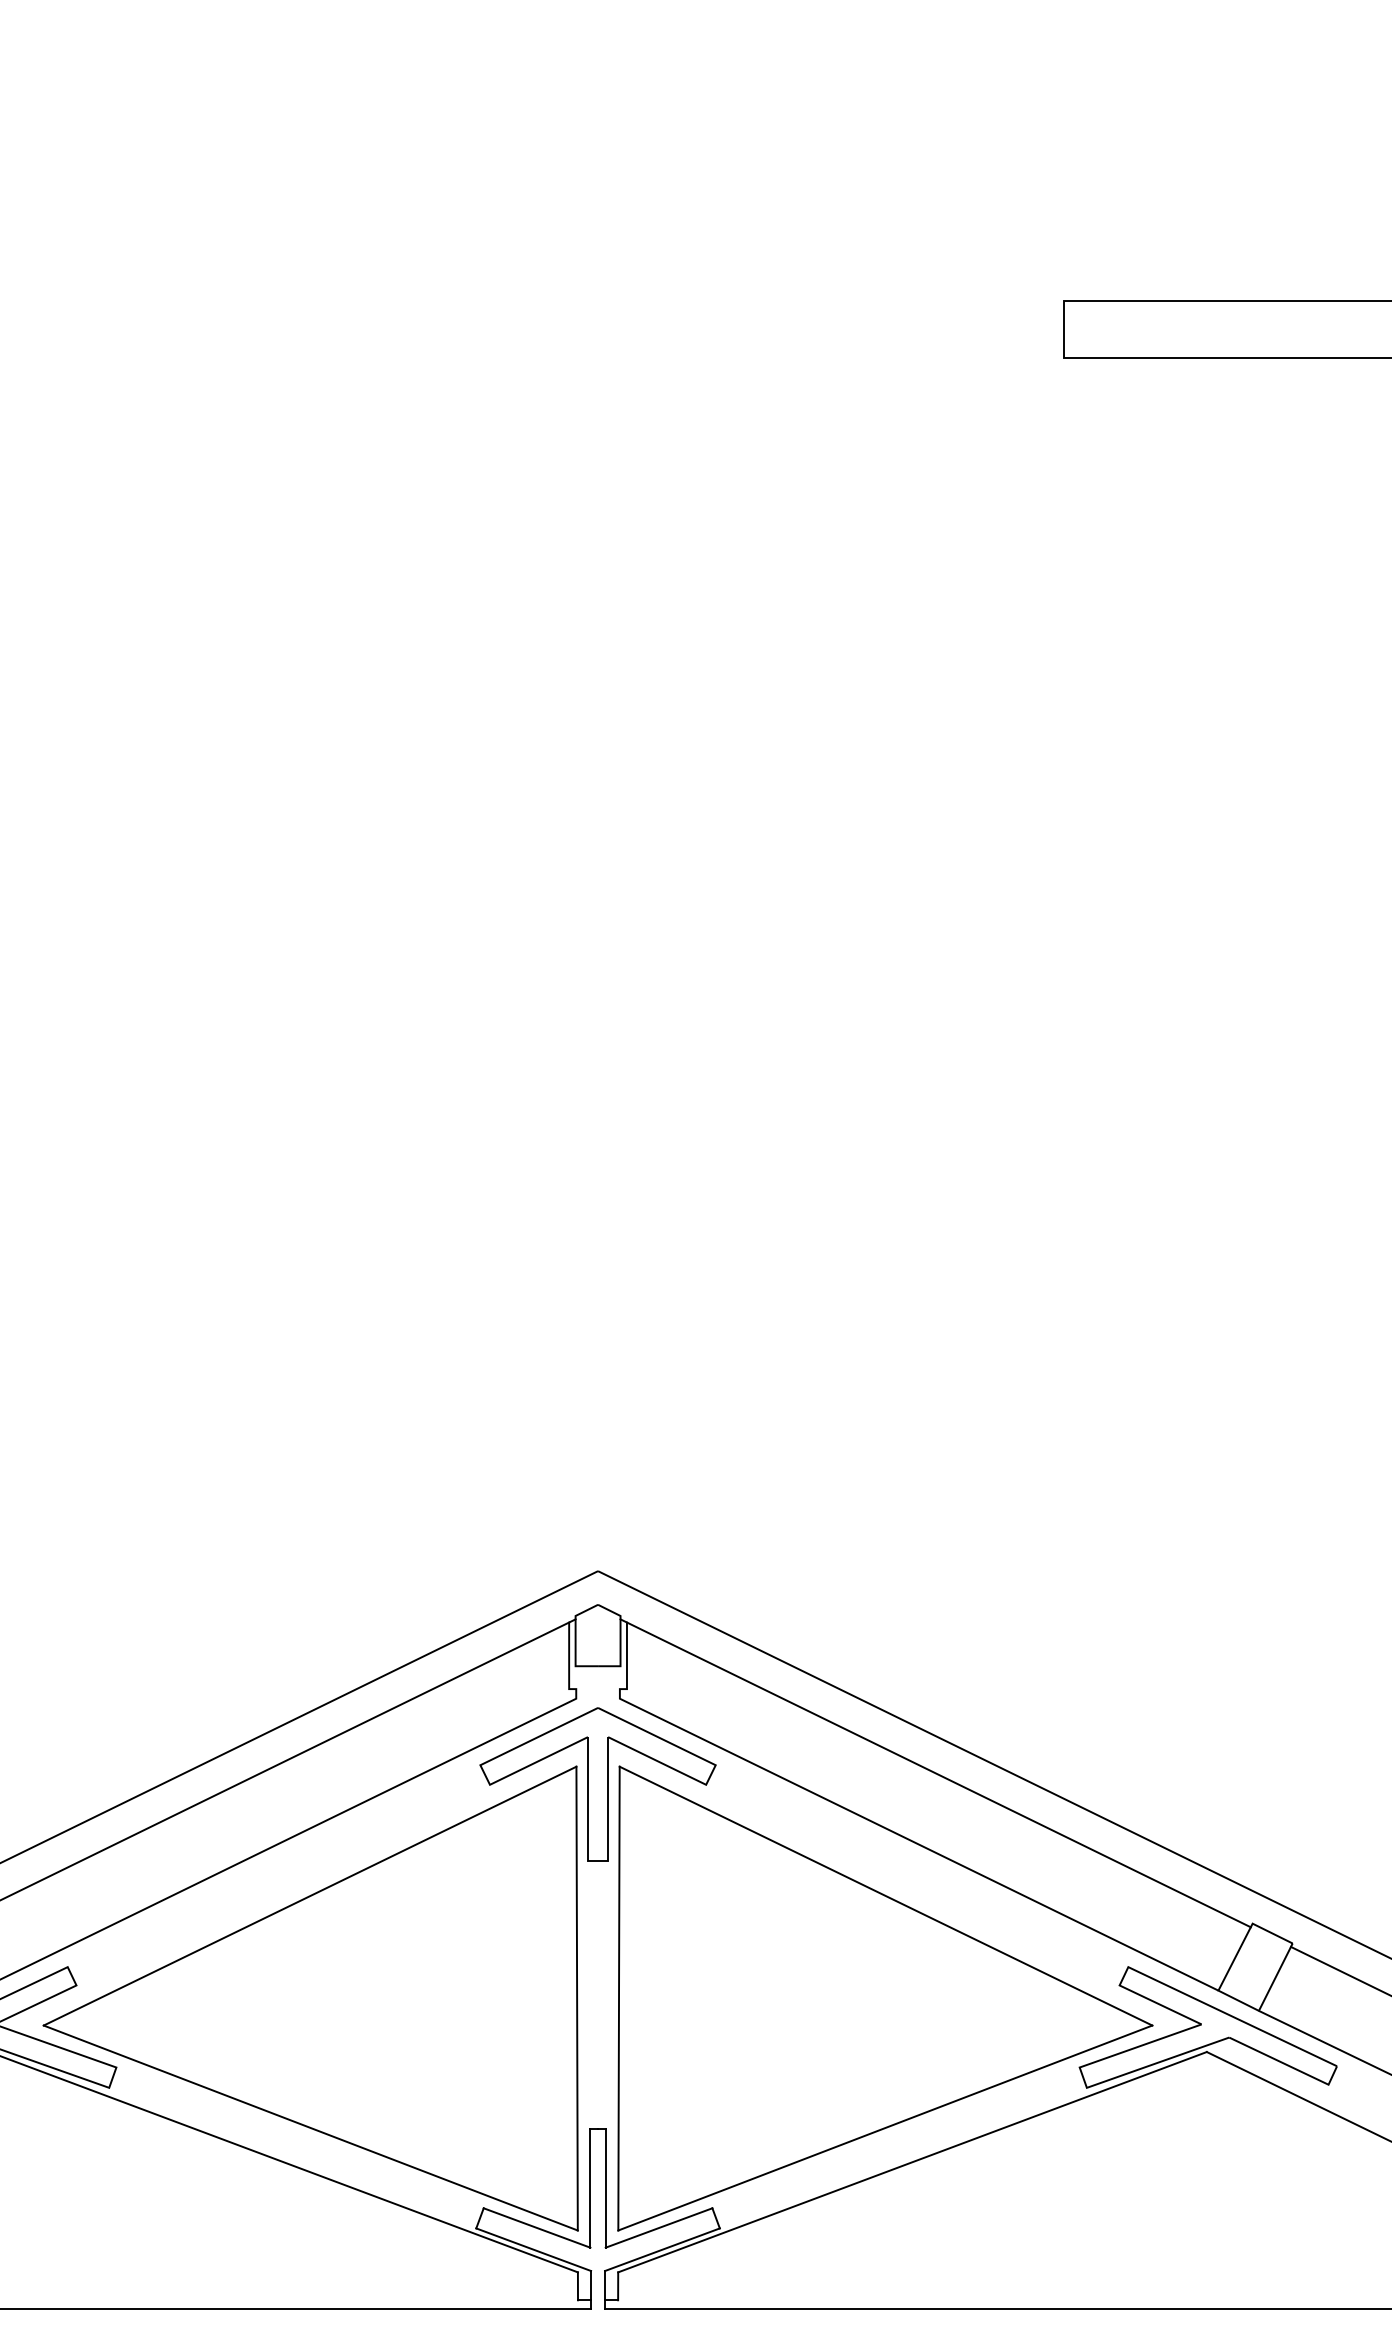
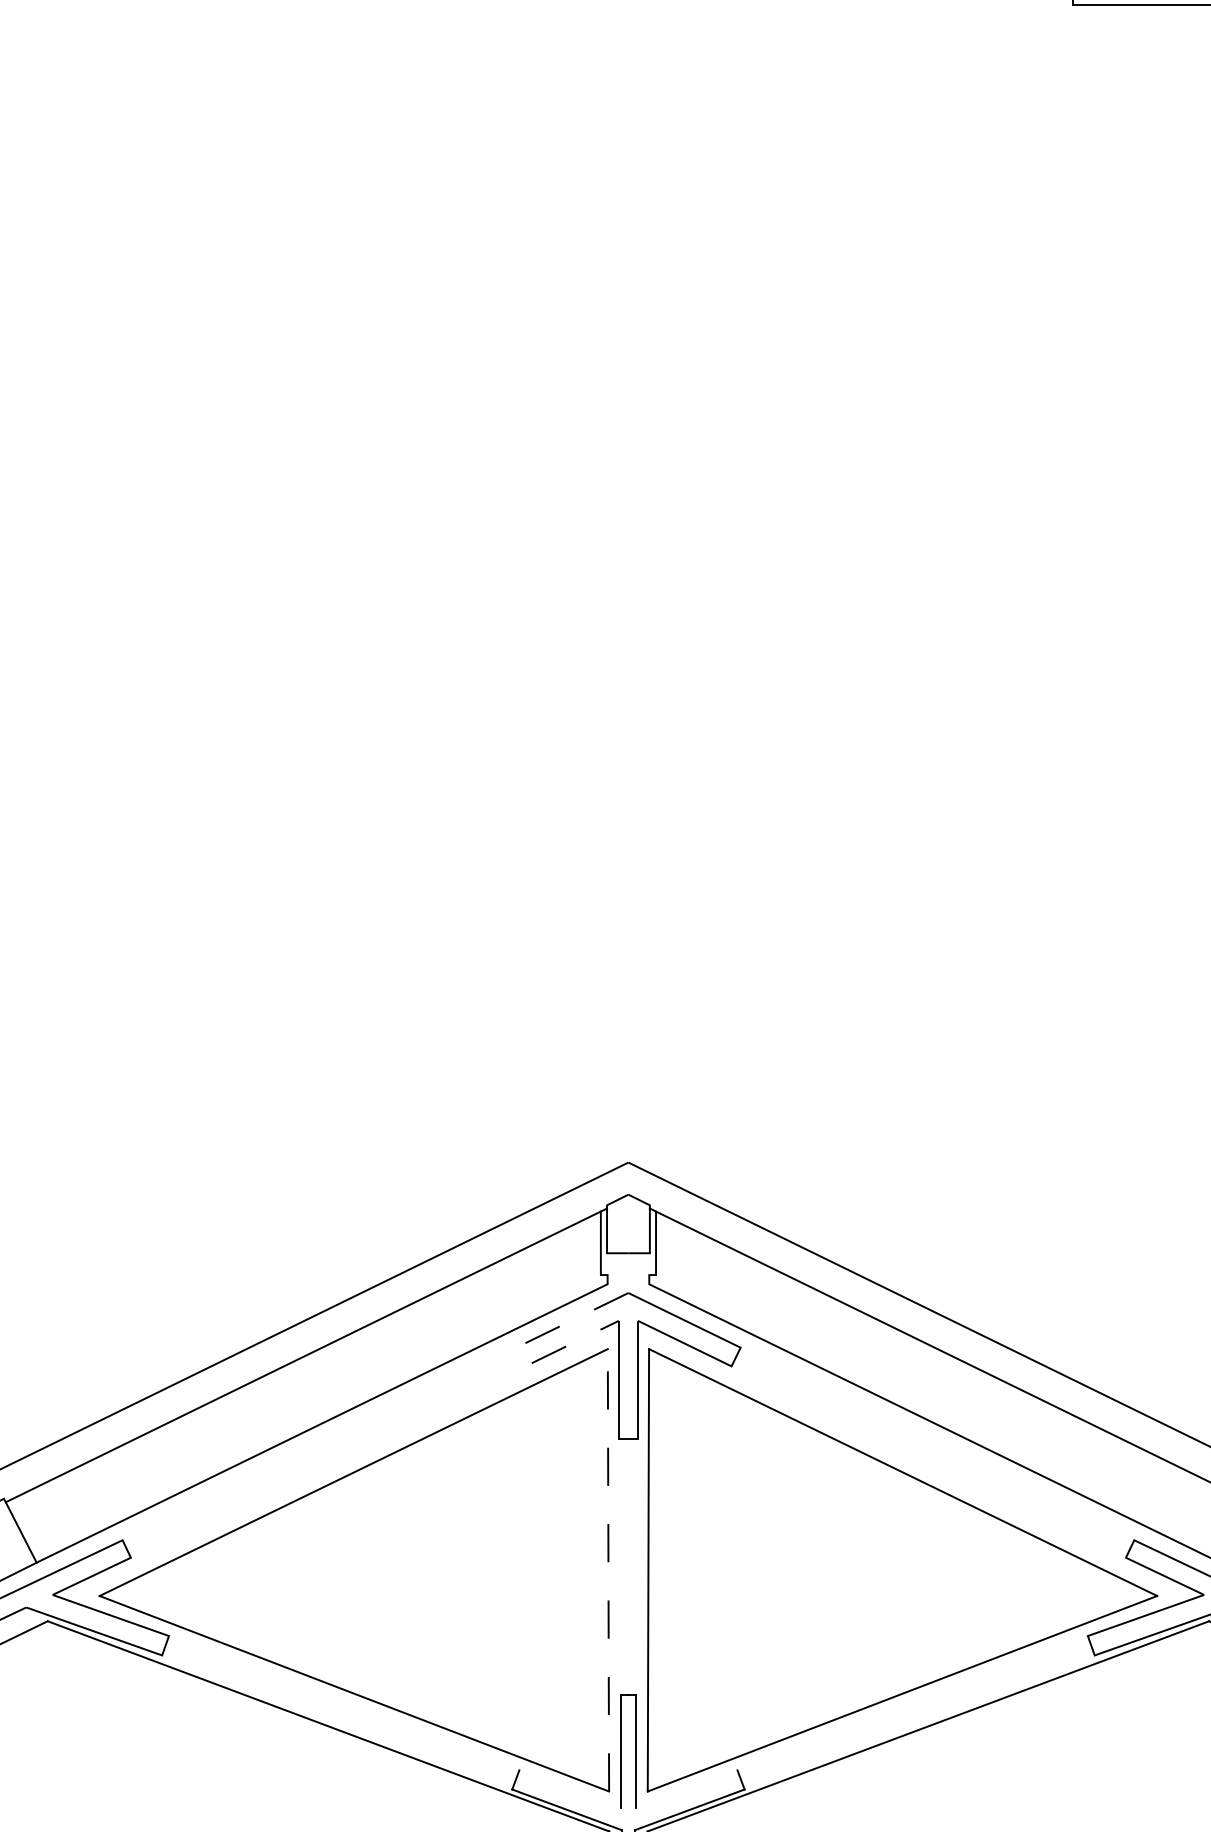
line: (480, 1765) -> (516, 1347), solid -> dashed
line: (577, 1998) -> (608, 1570), solid -> dashed
line: (536, 2227) -> (569, 1788), removed
line: (658, 2227) -> (686, 1788), removed

